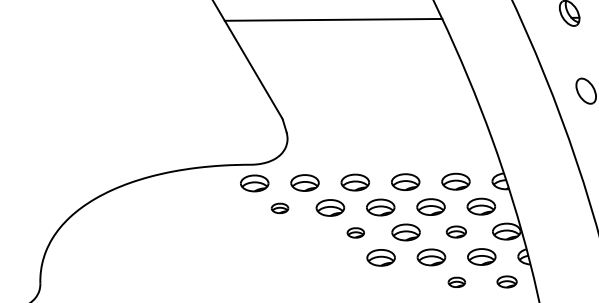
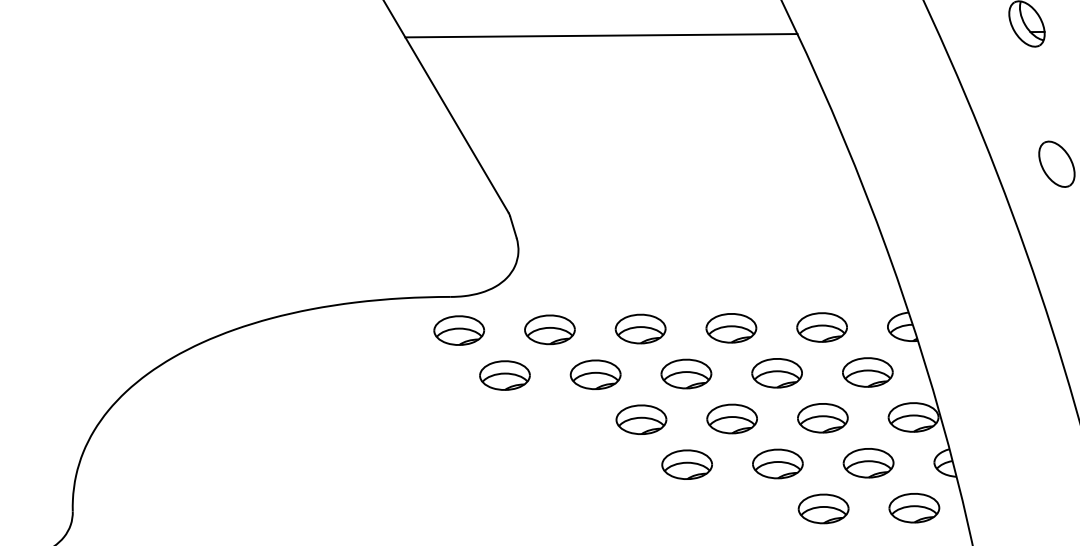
part: (279, 208) -> (503, 375), size x1.67
part: (456, 231) -> (823, 417), size x1.43
part: (355, 232) -> (640, 419), size x1.67
part: (506, 281) -> (913, 507), size x1.43
part: (456, 282) -> (823, 509), size x1.67

